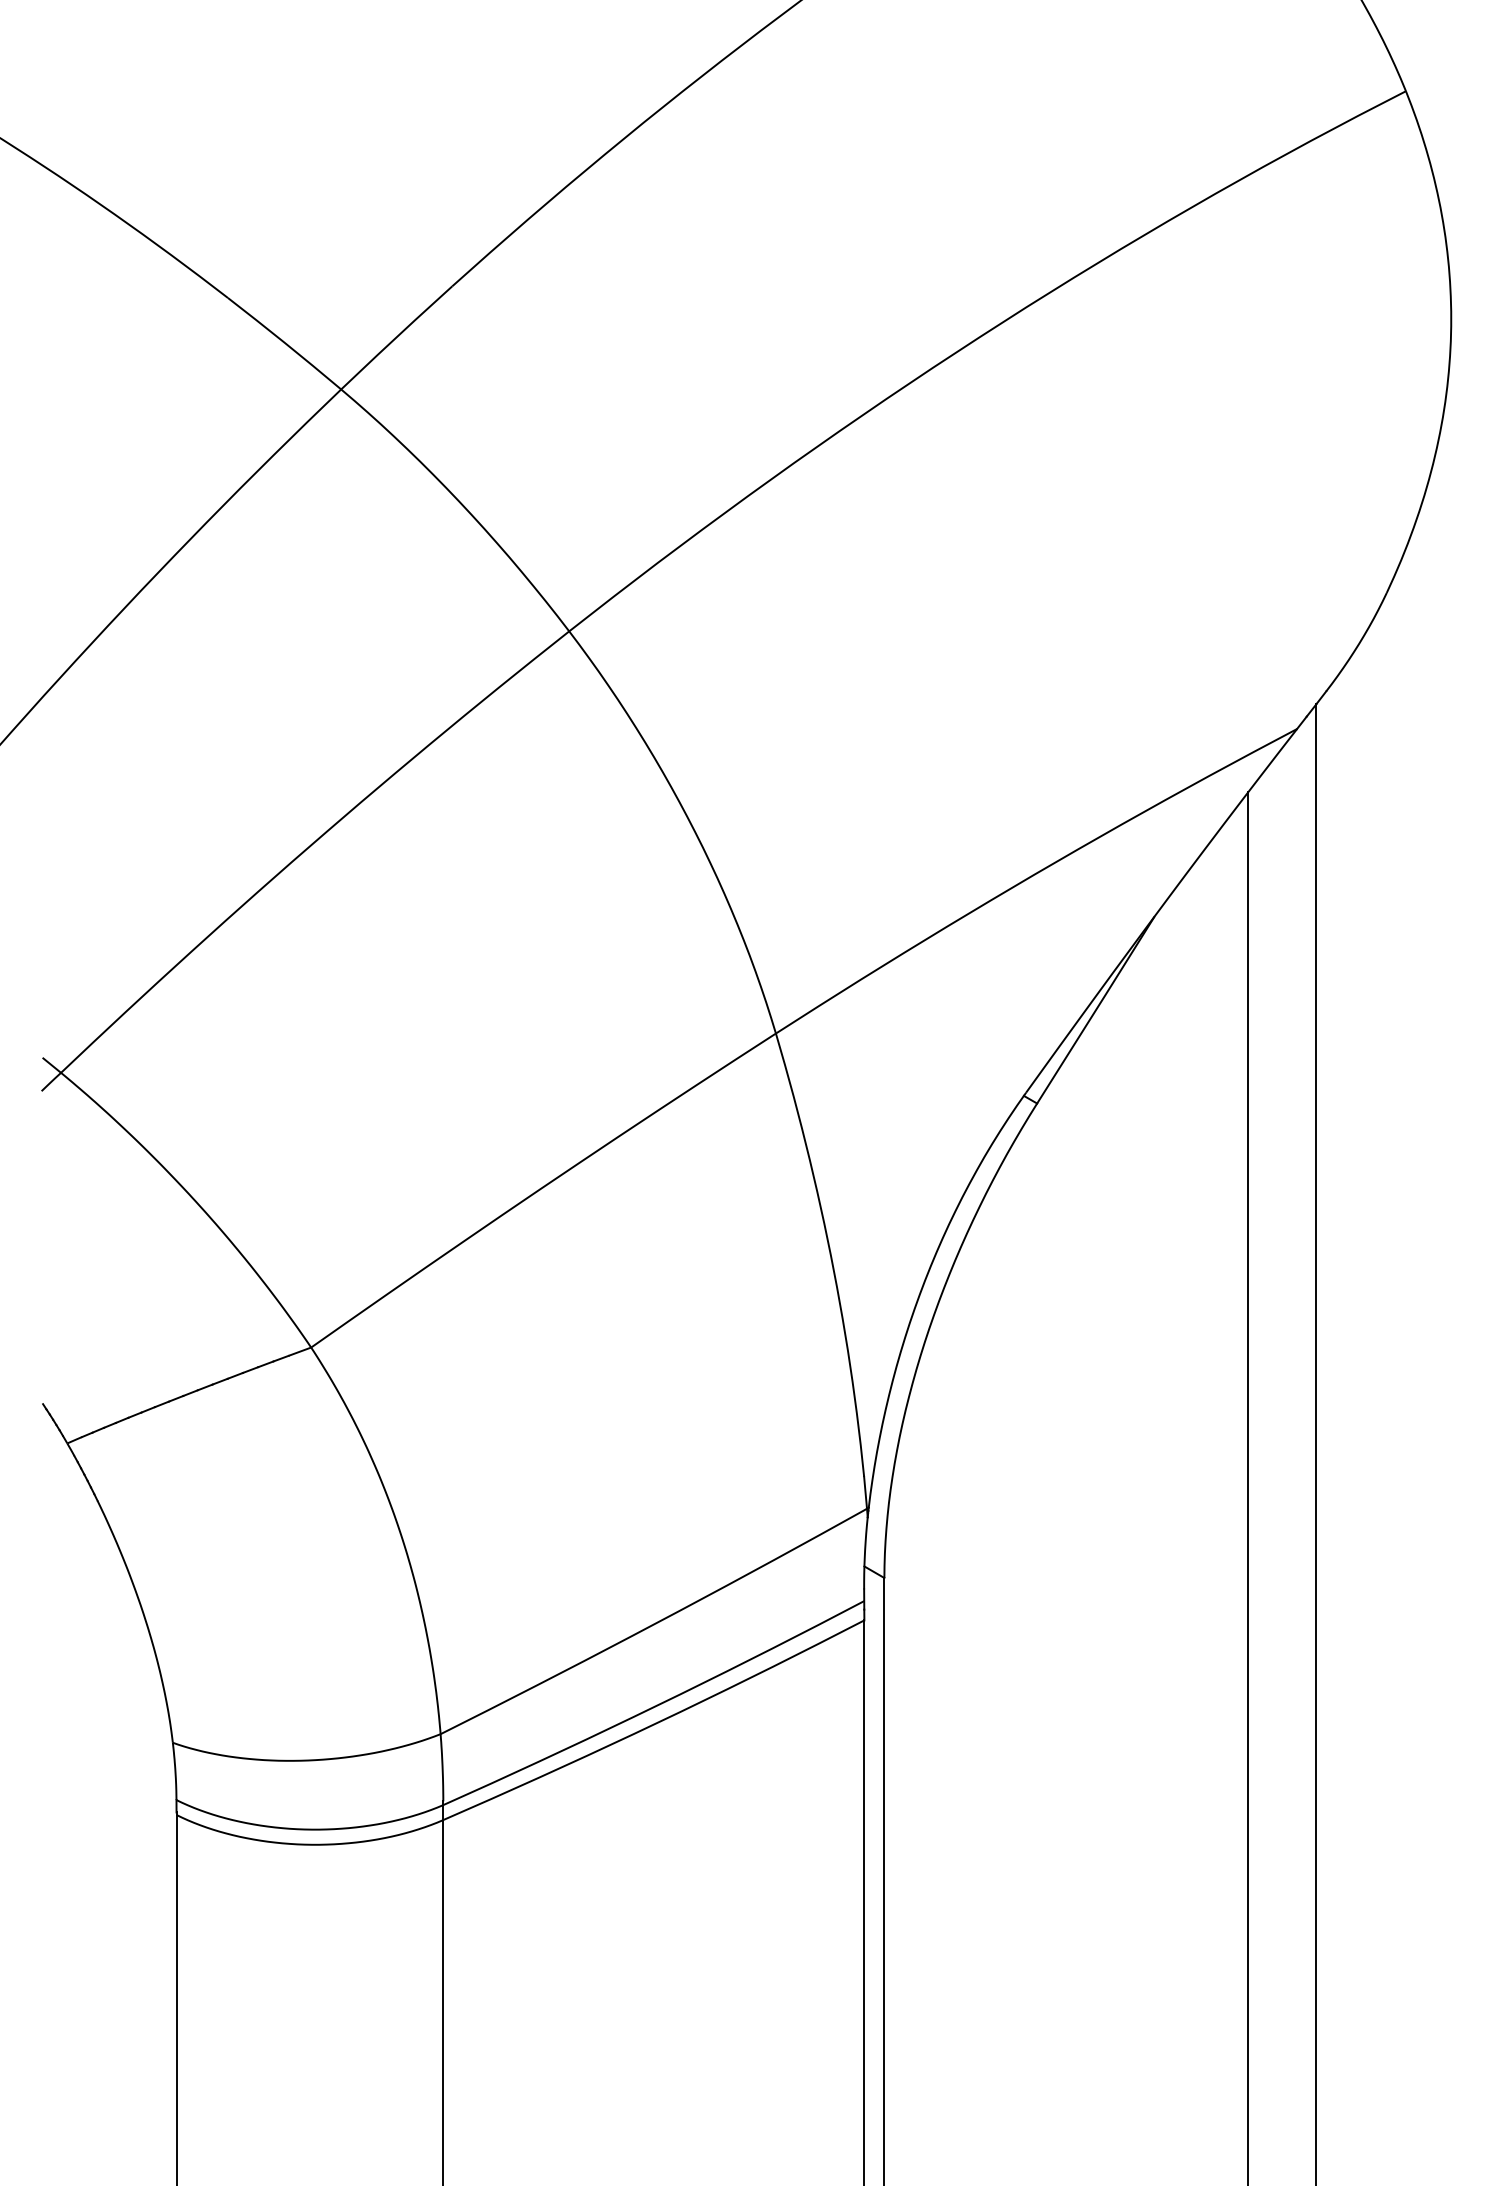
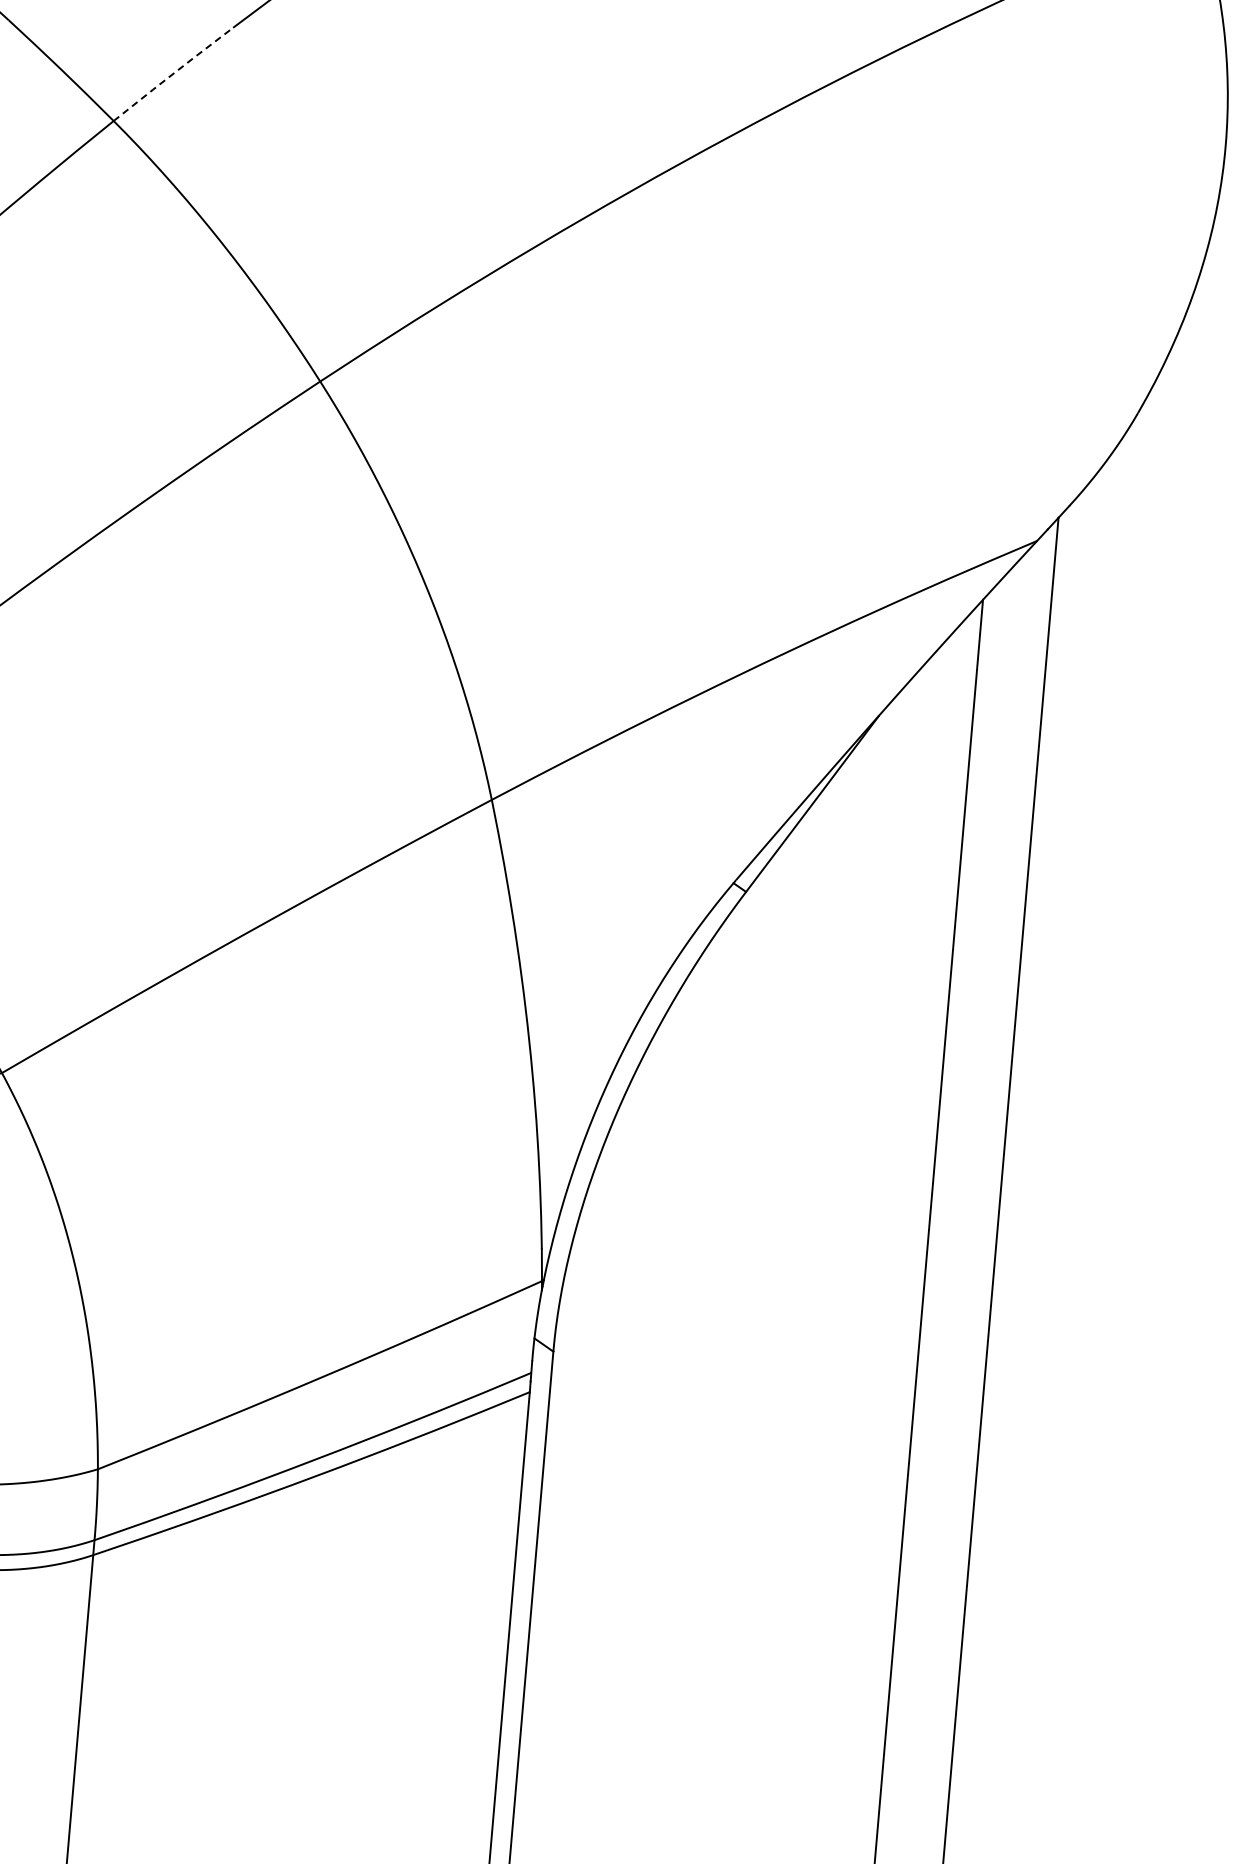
line: (396, 337) -> (173, 73), solid -> dashed

